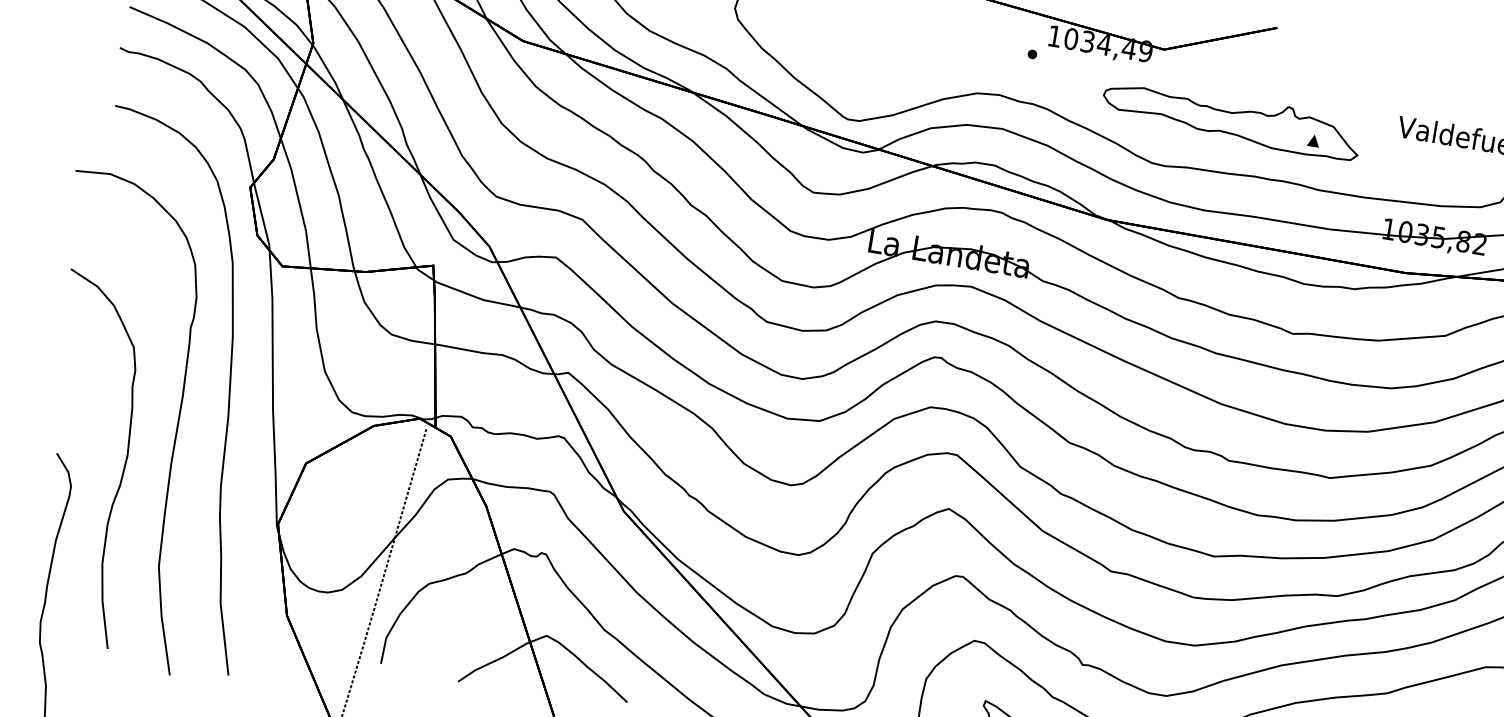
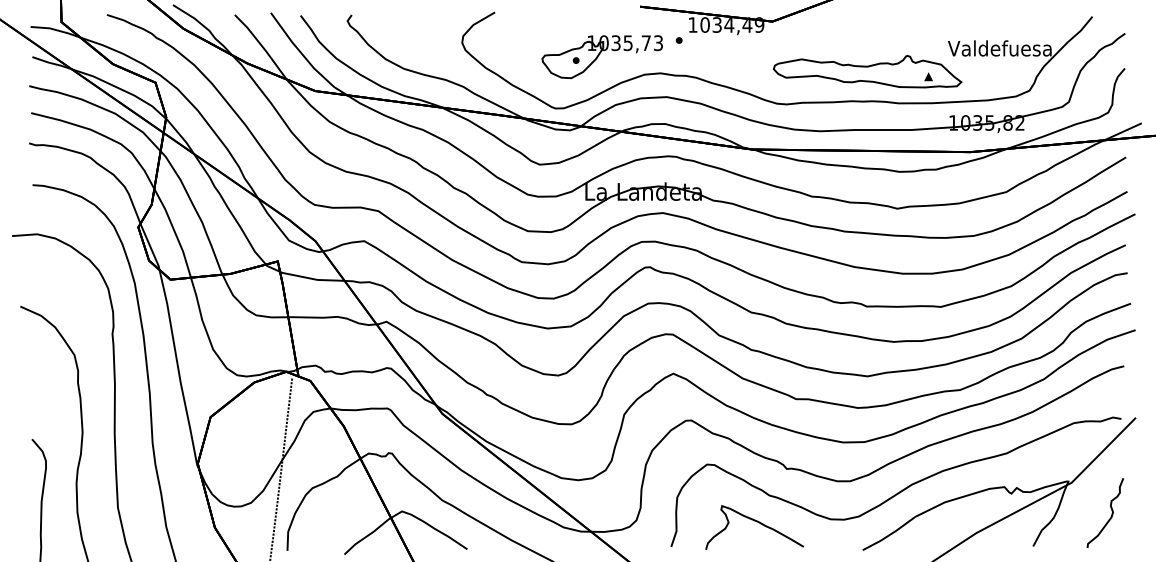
part: (922, 60) -> (601, 57), added
part: (1231, 119) -> (867, 71), moved

